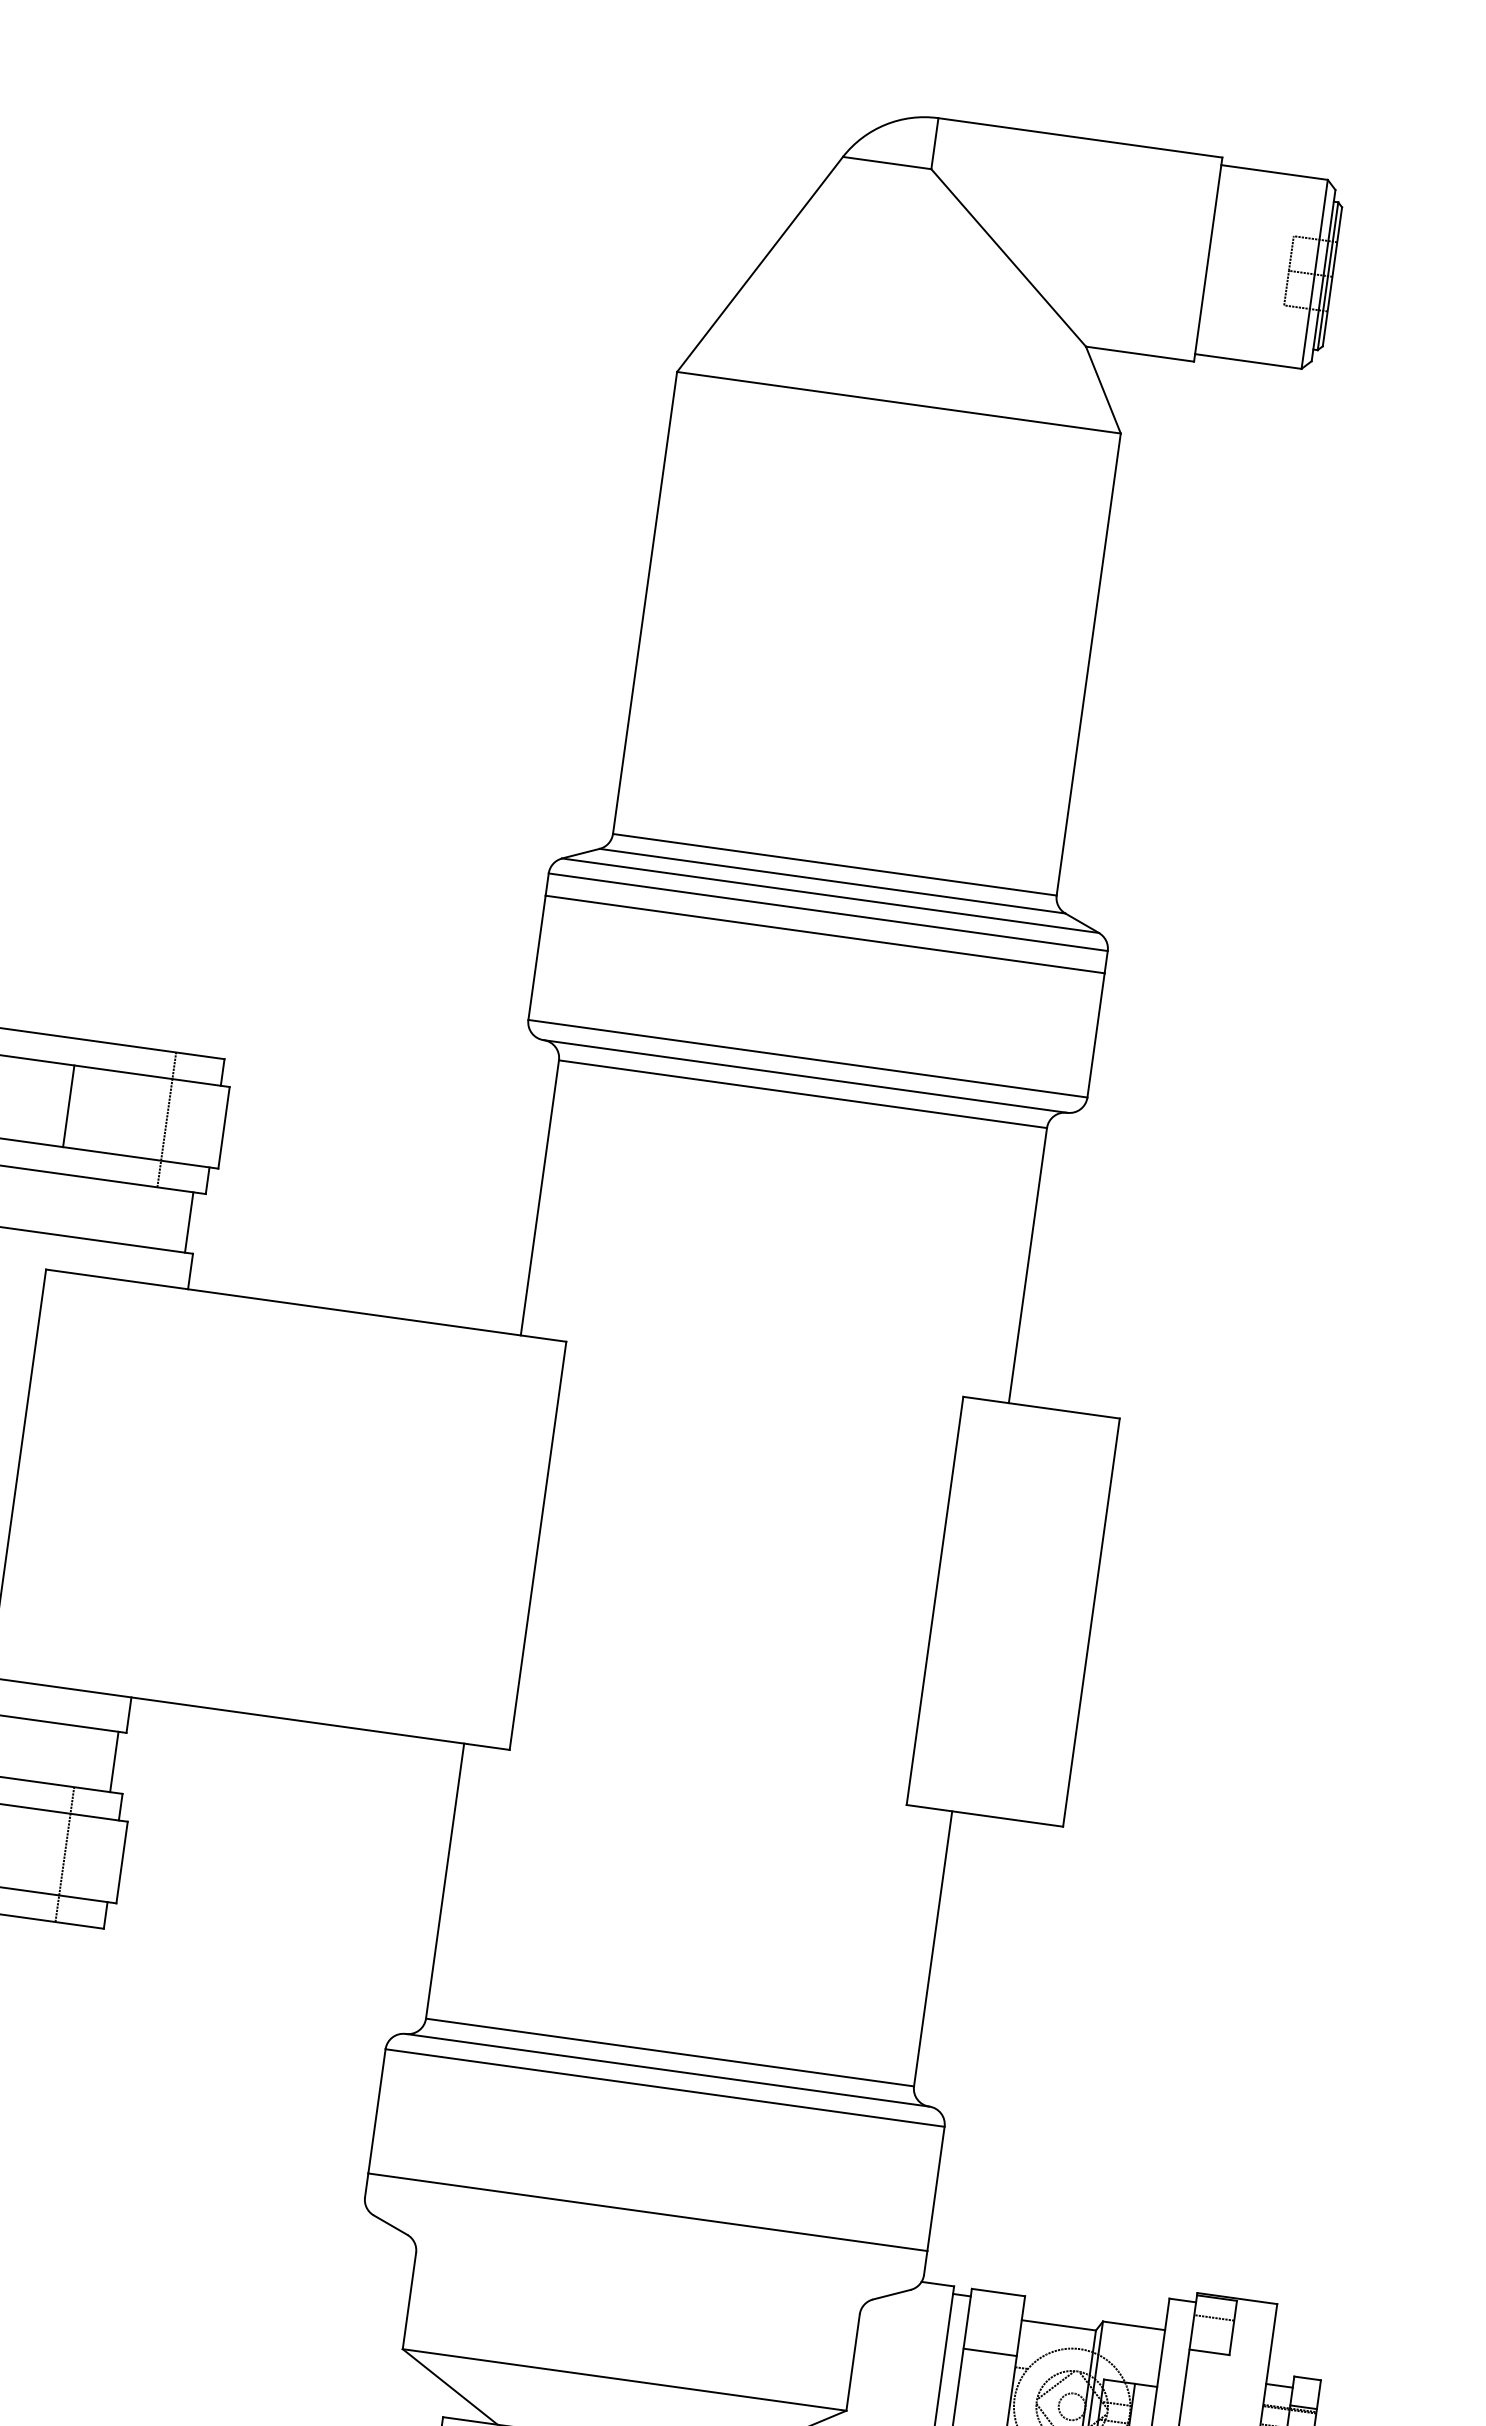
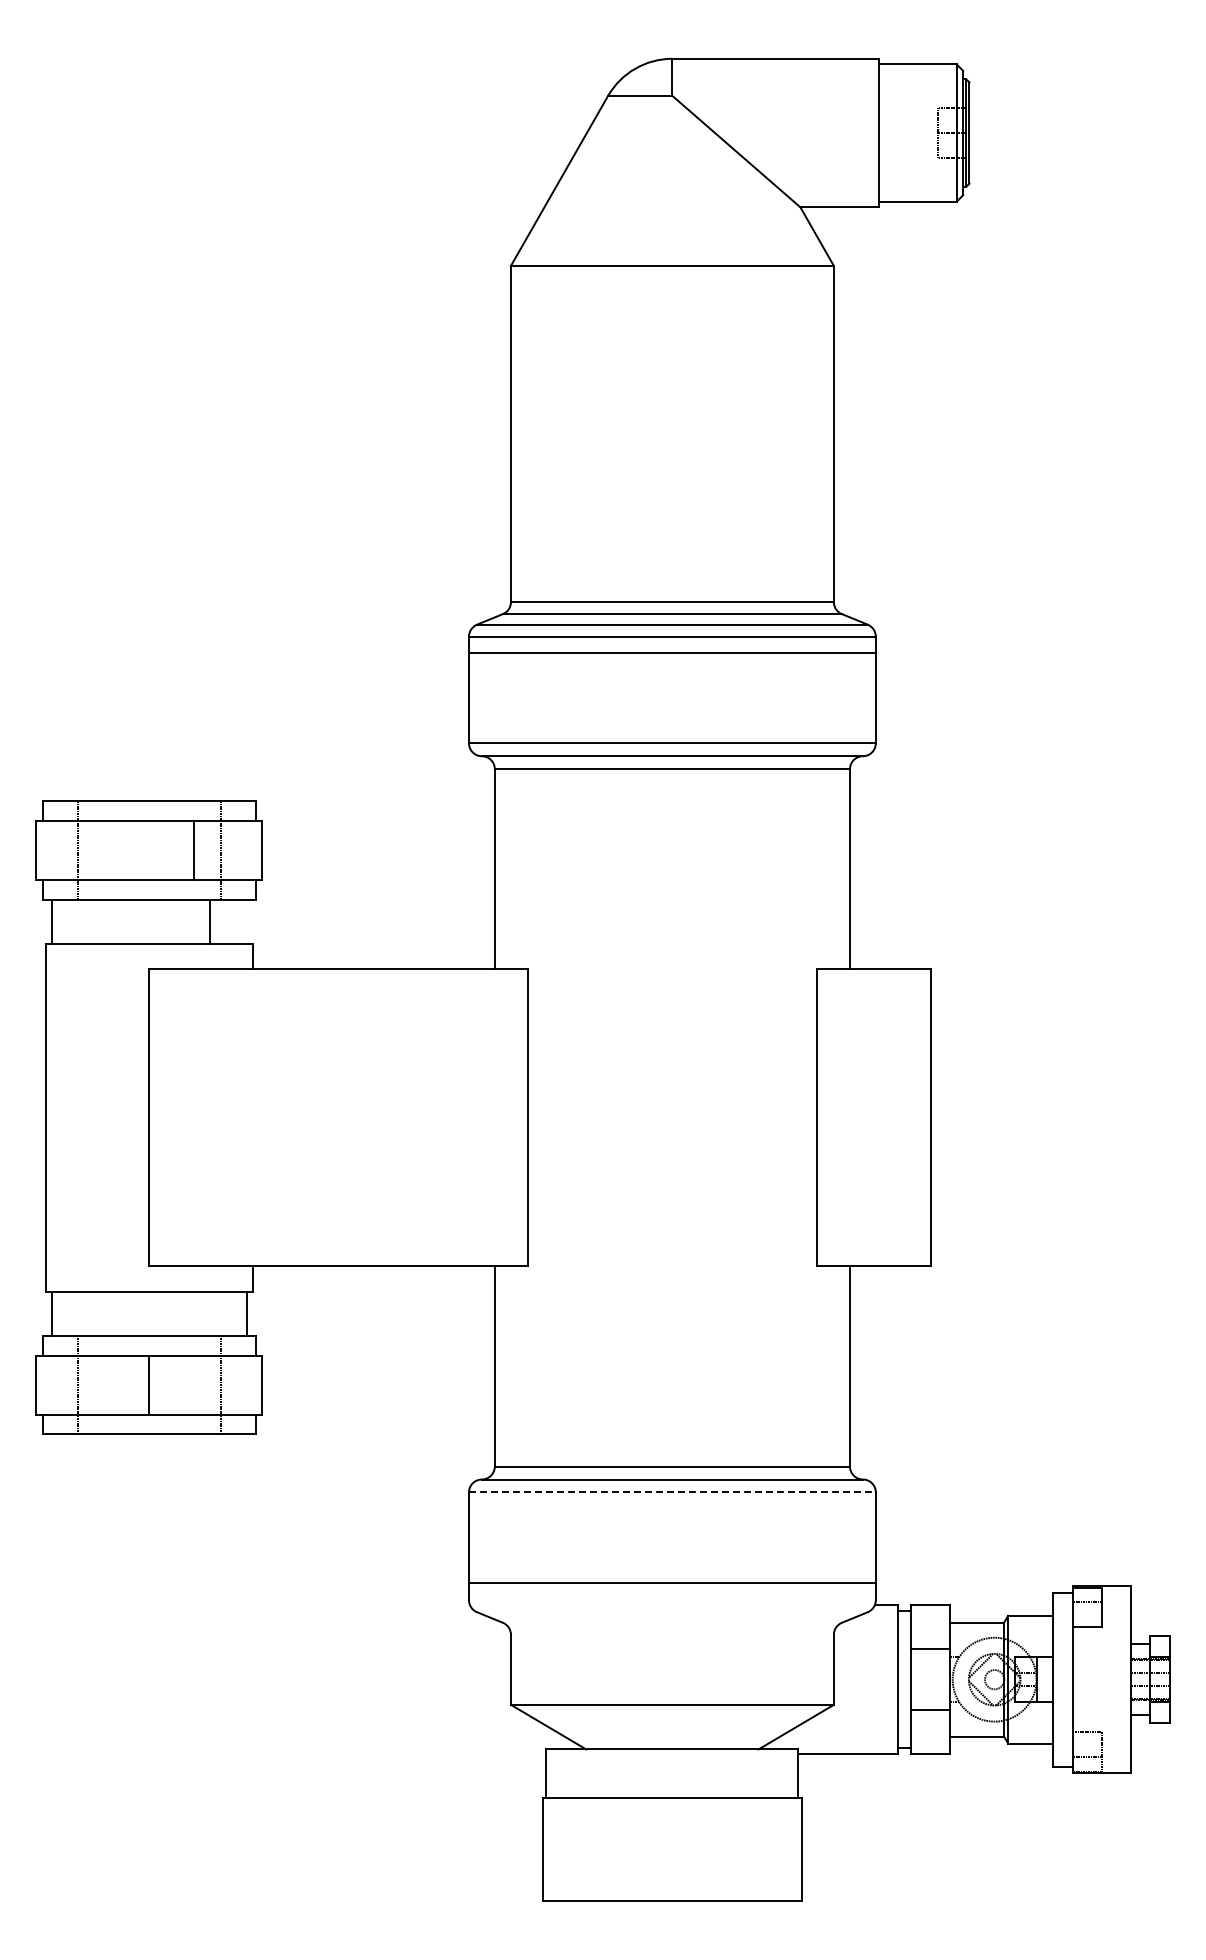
line: (68, 1106) -> (194, 850), moved
line: (188, 1222) -> (209, 921), moved
line: (665, 2088) -> (672, 1492), solid -> dashed

